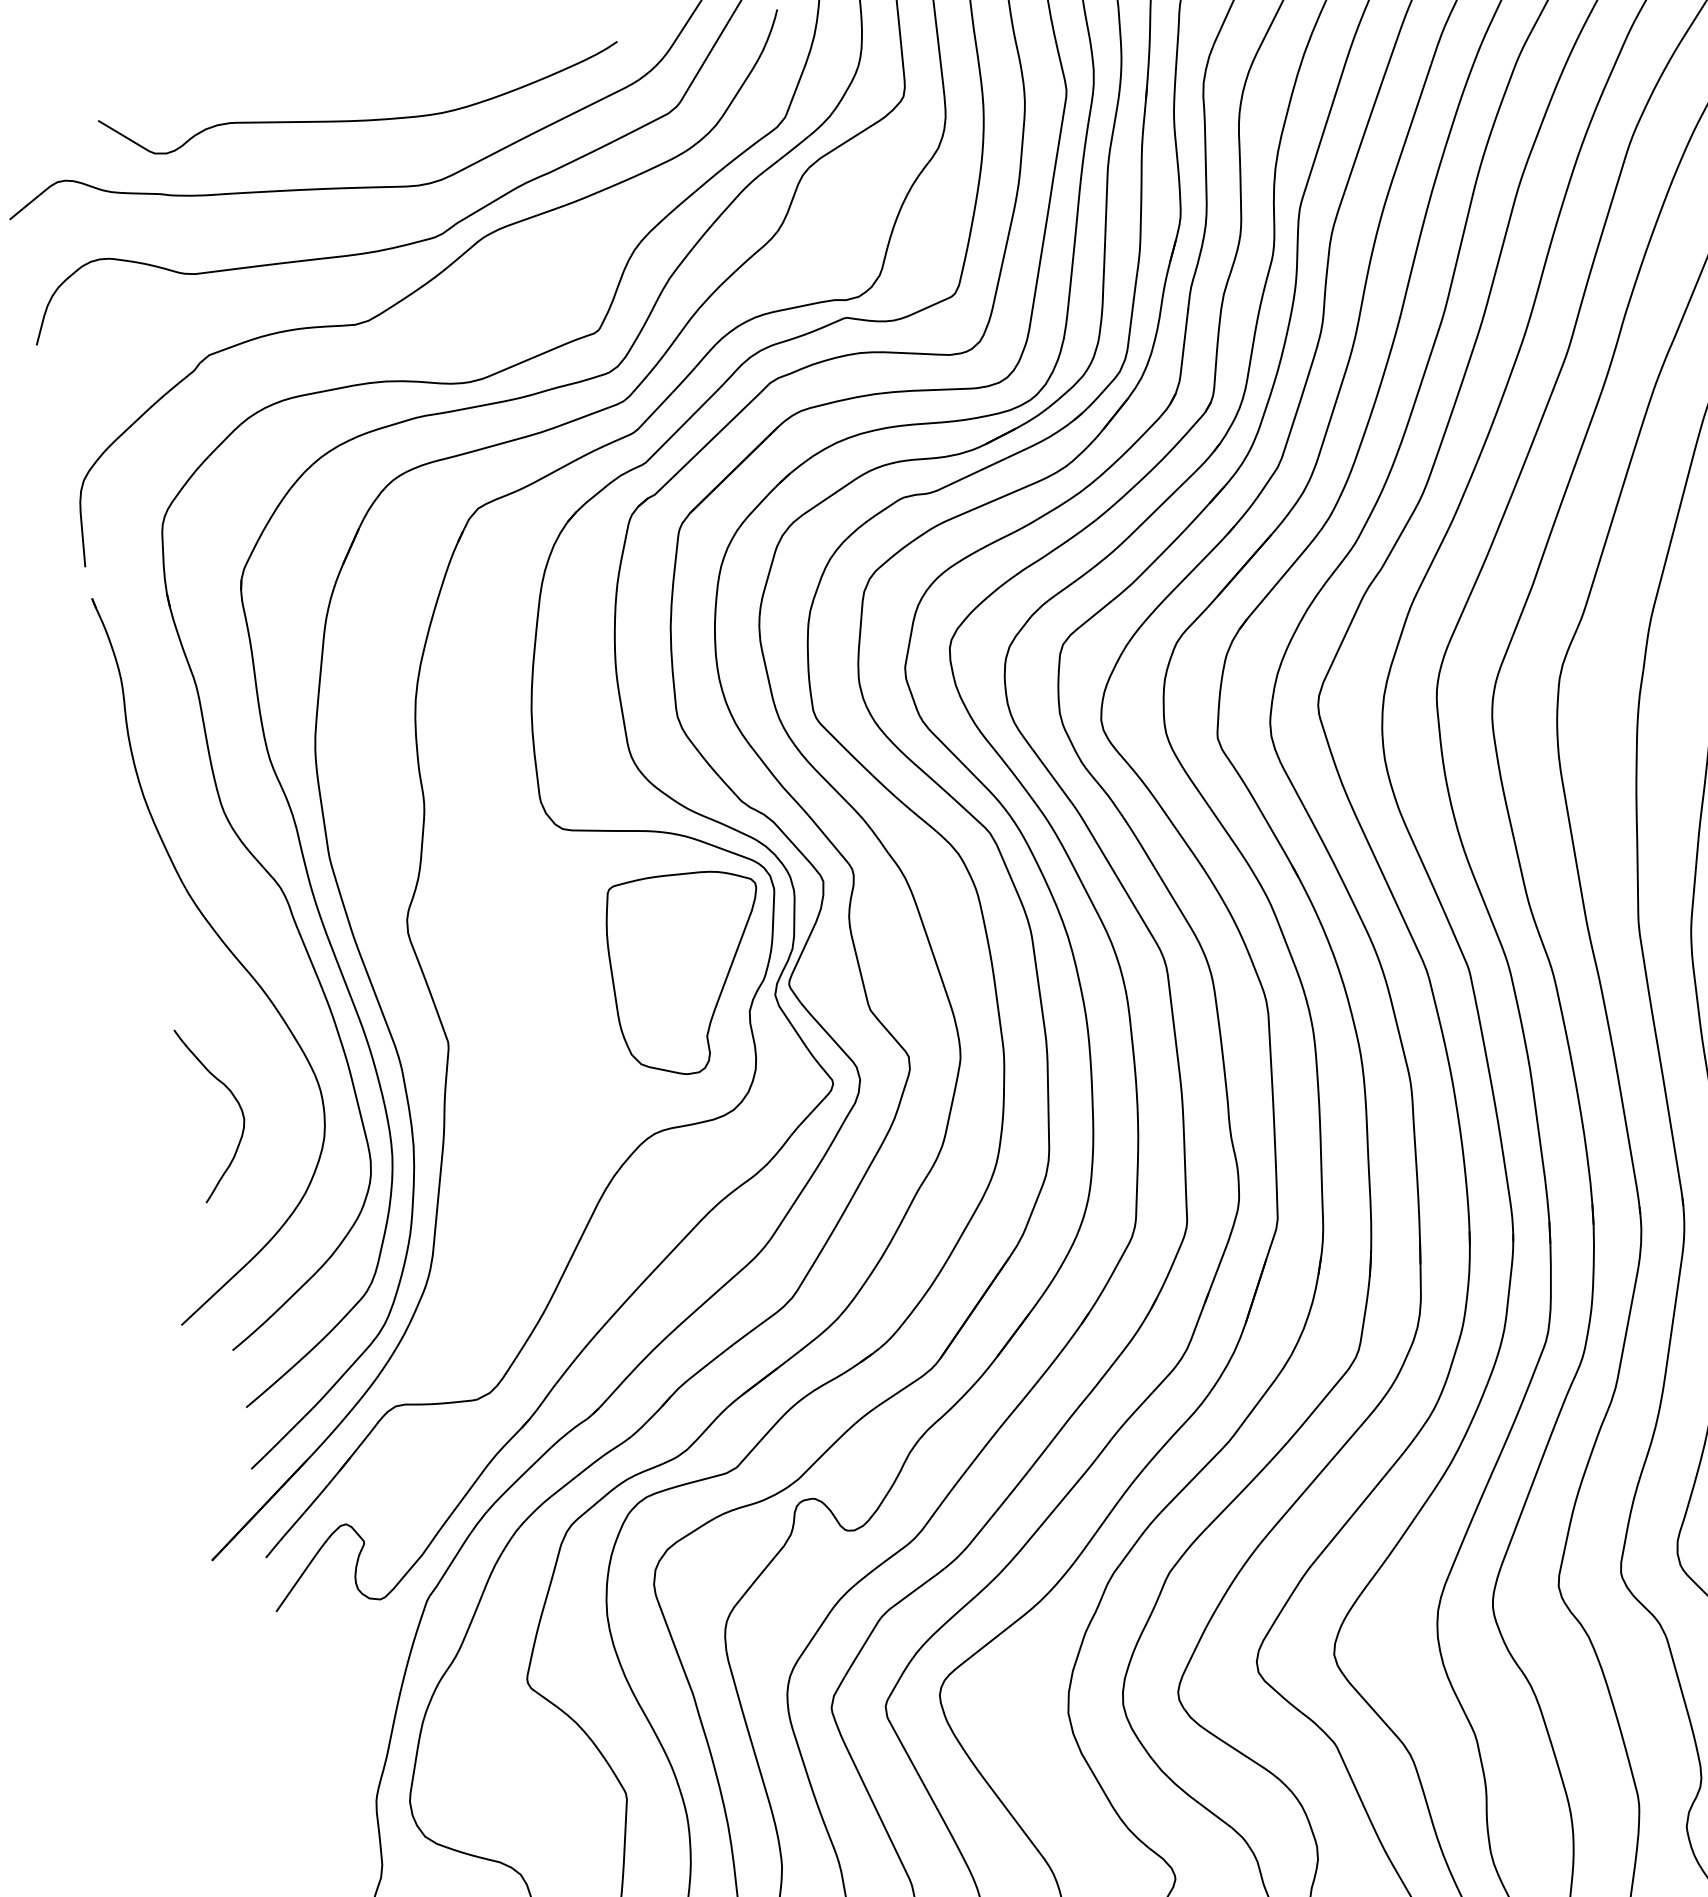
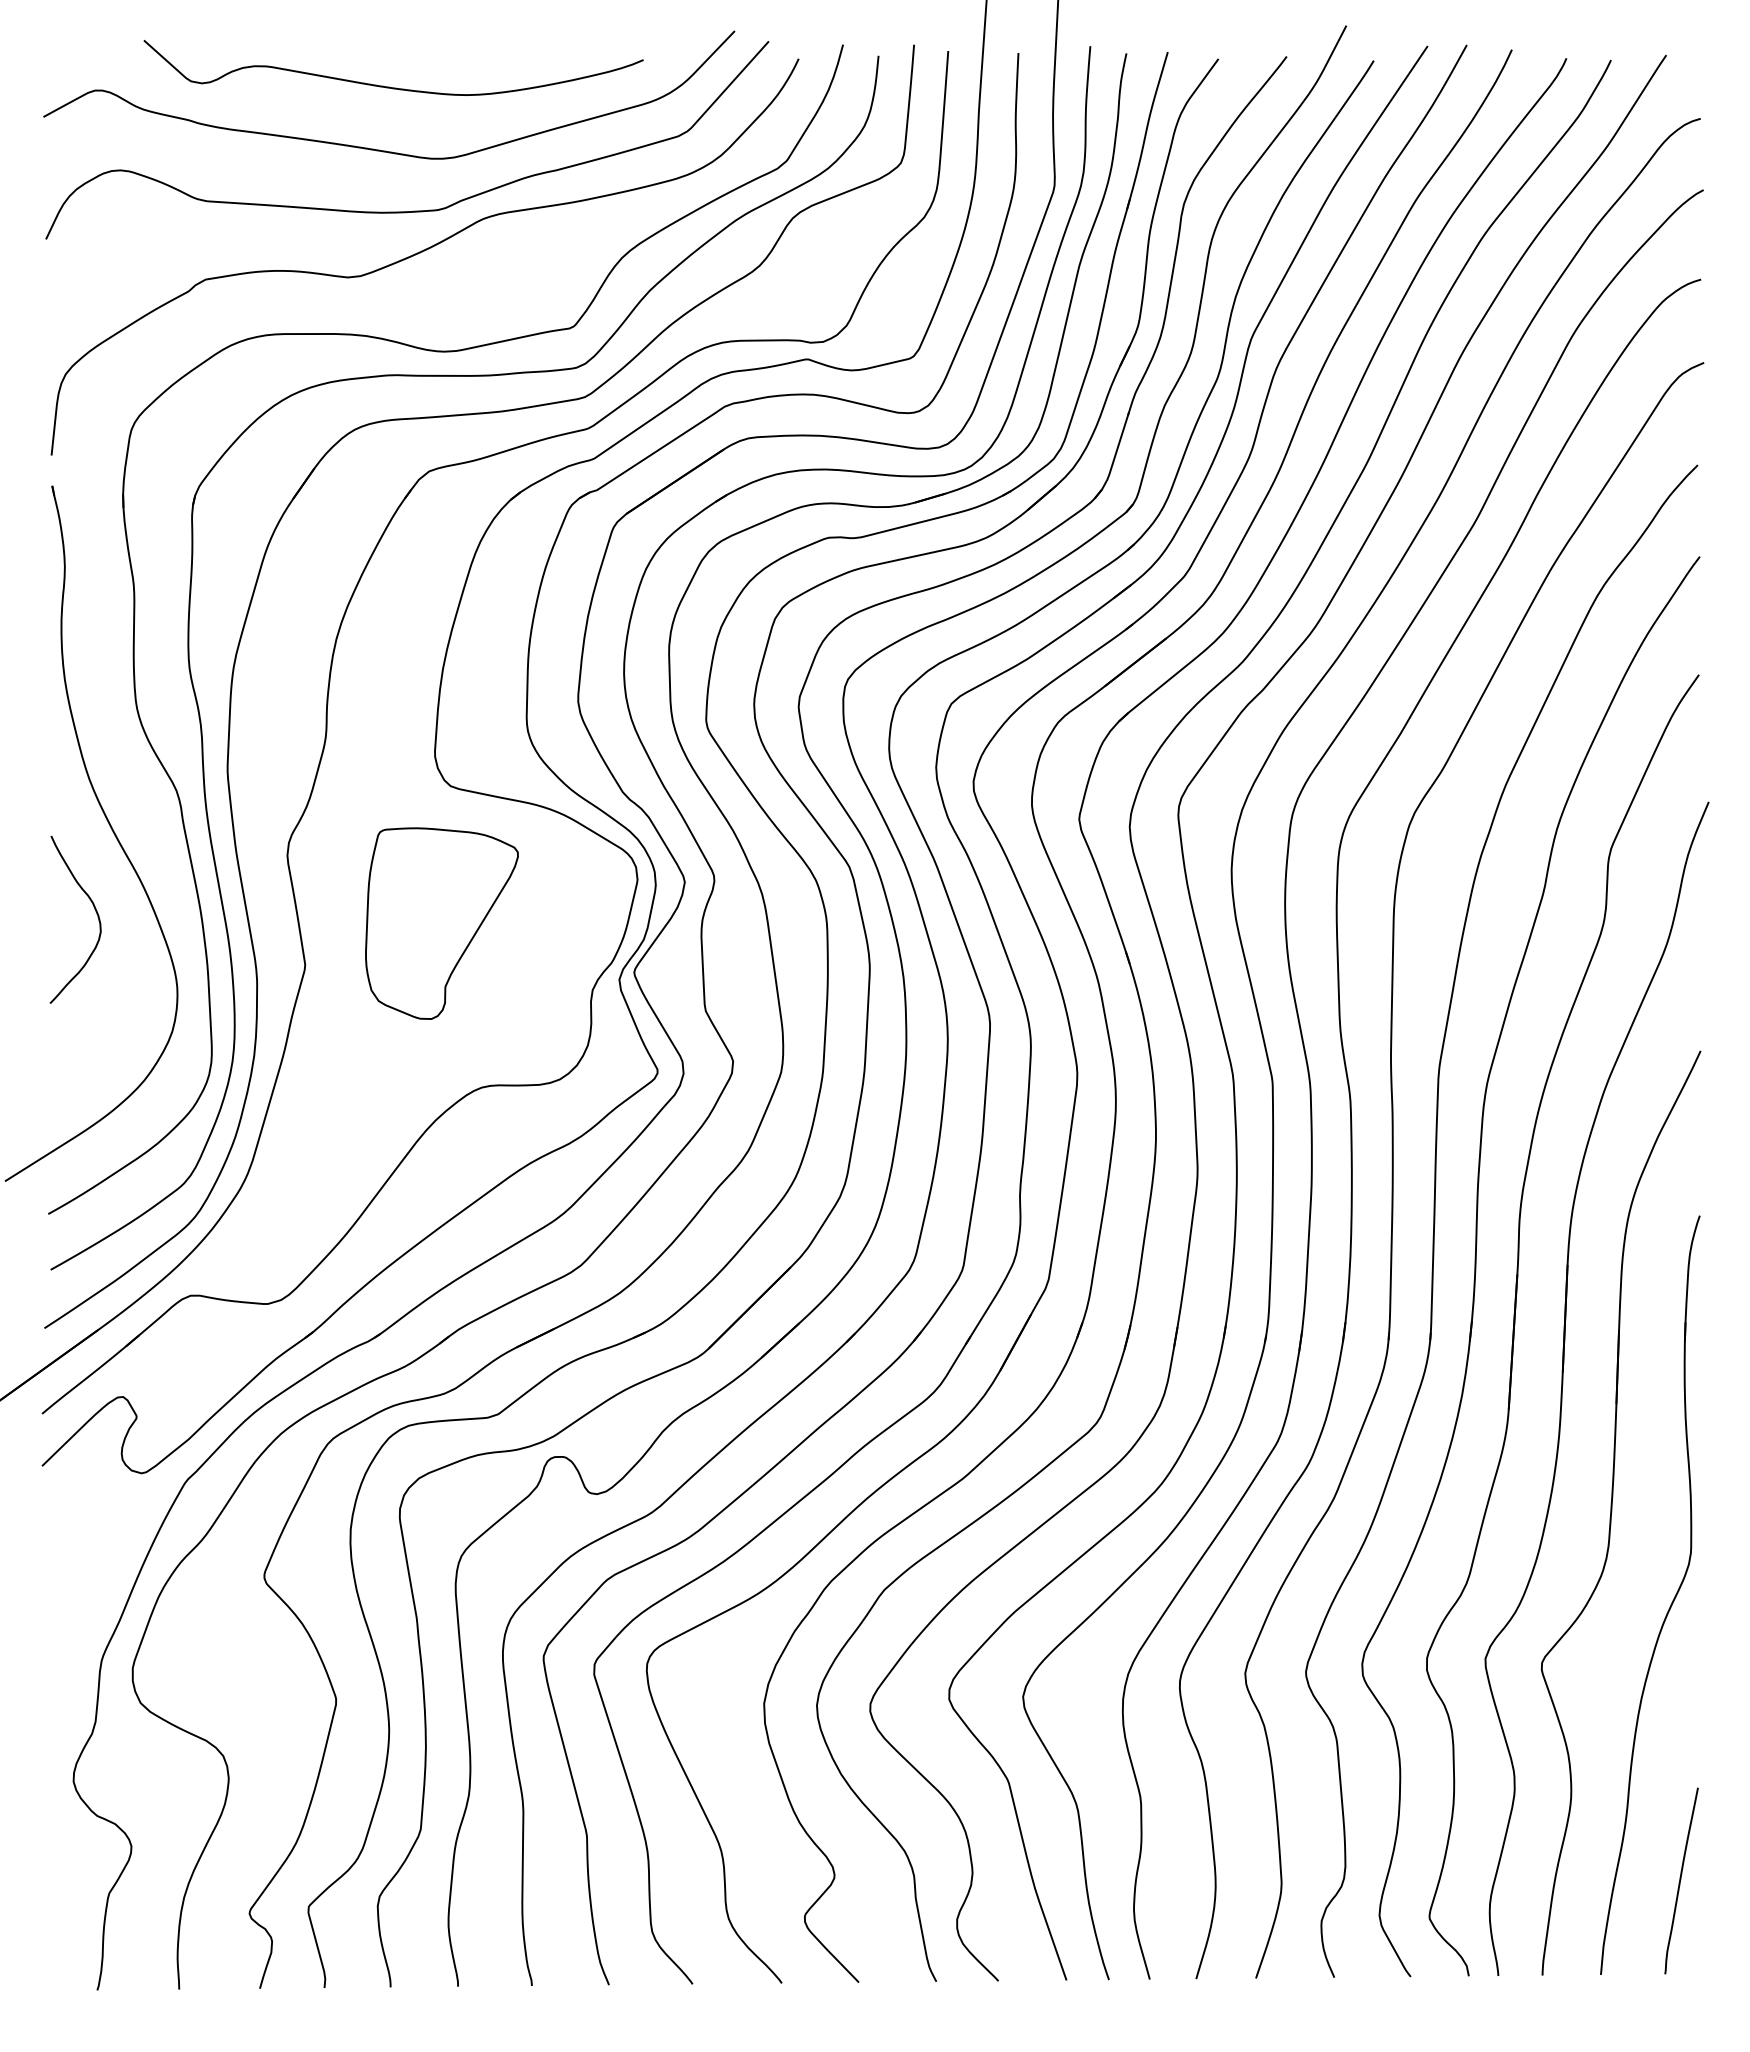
part: (690, 971) -> (441, 923), moved
curve: (233, 1097) -> (94, 909), moved

